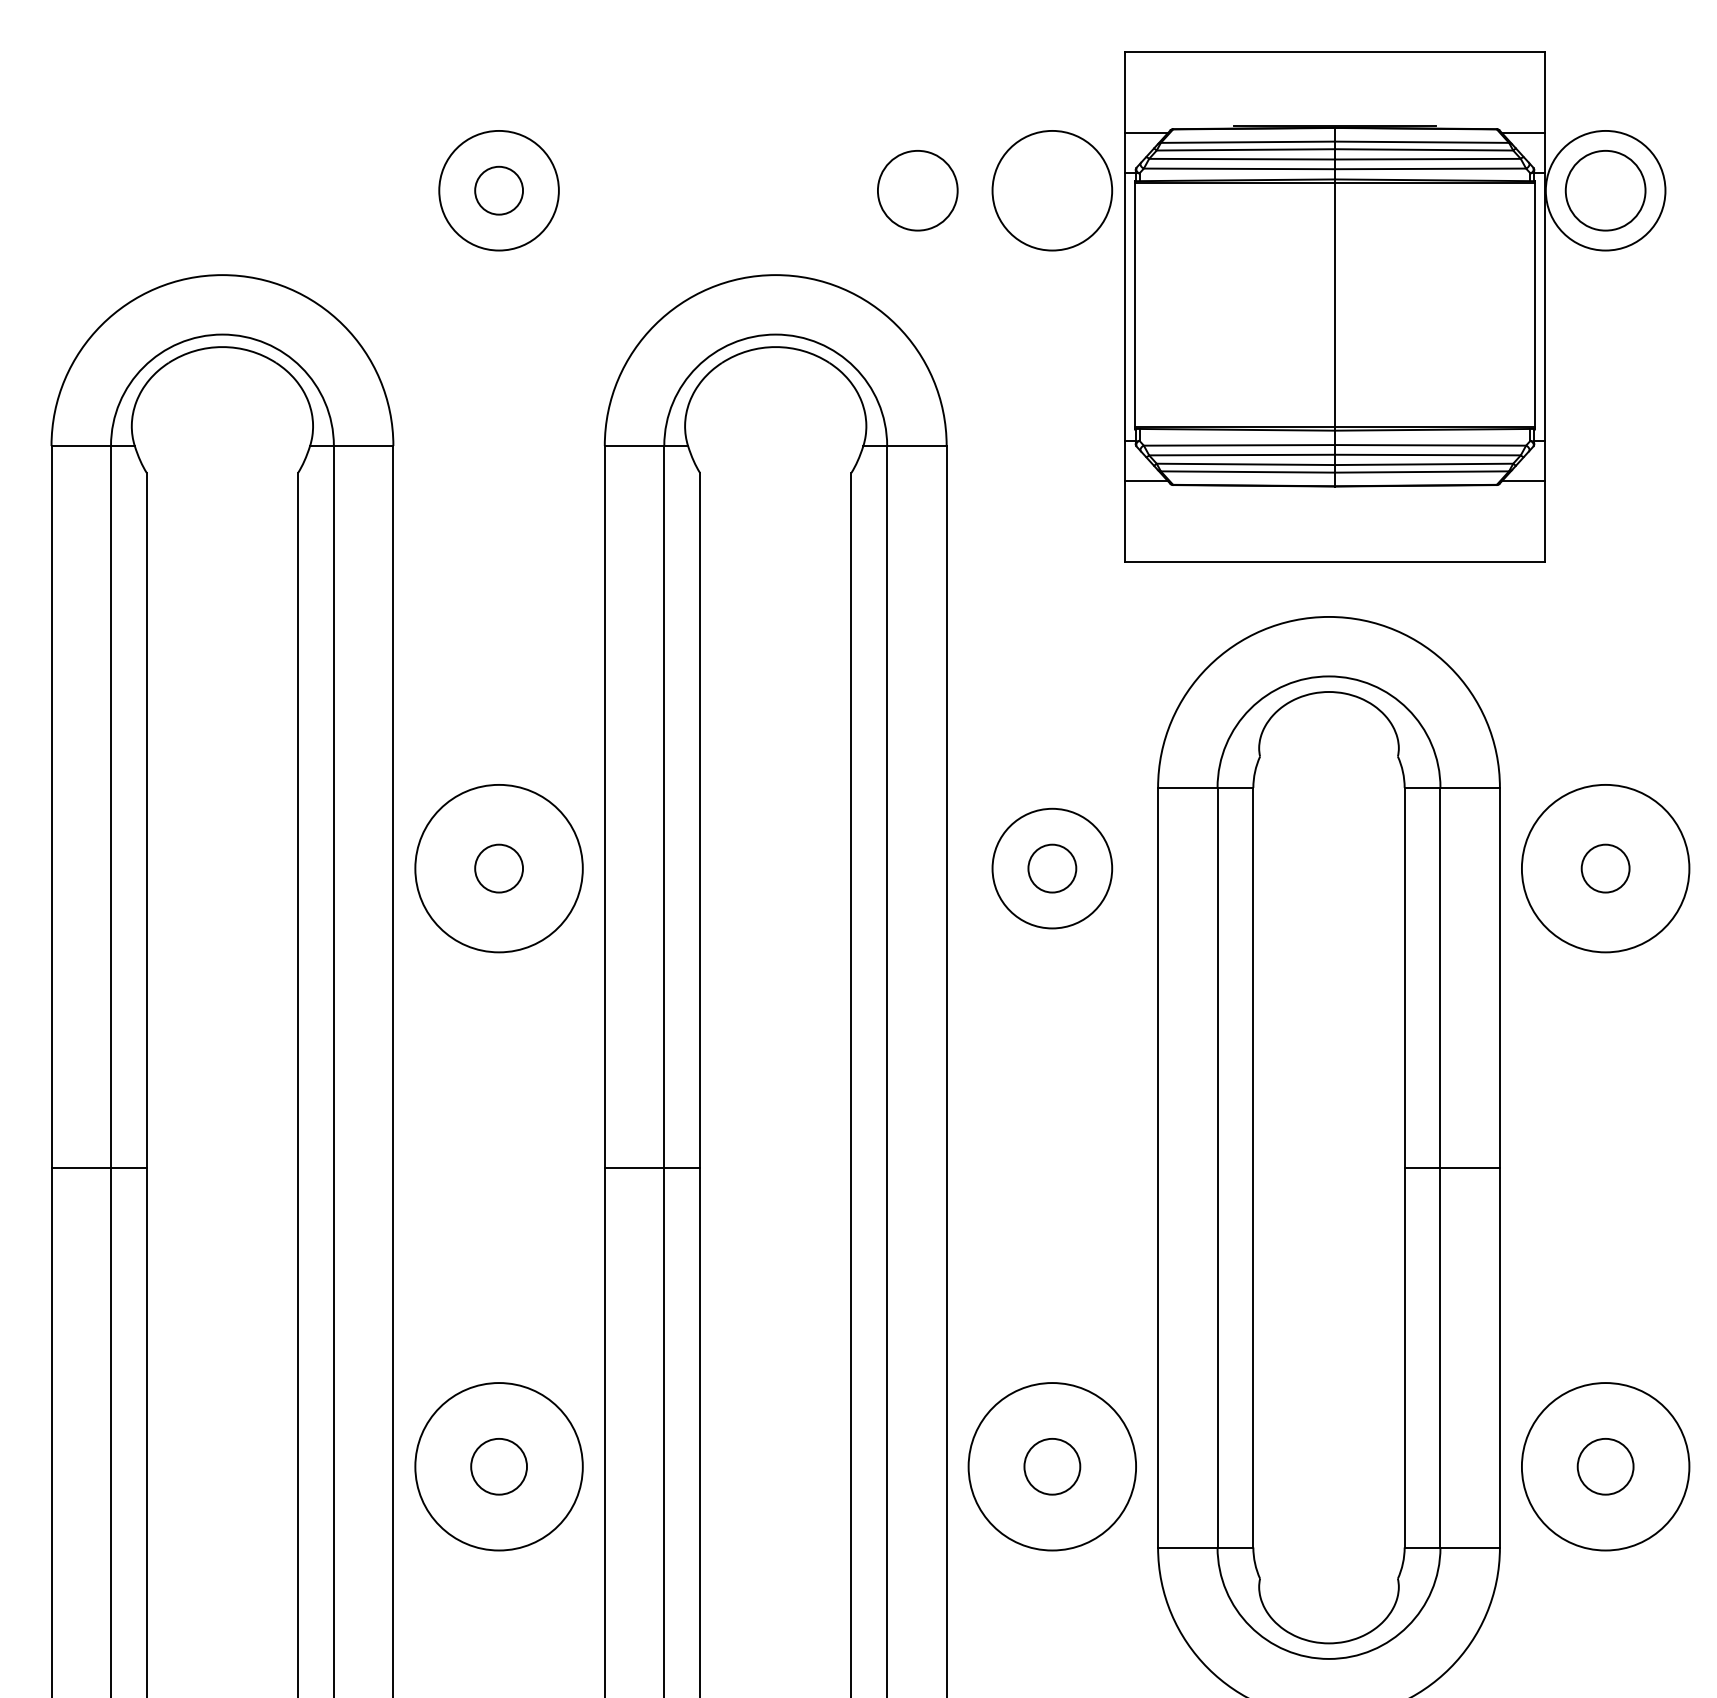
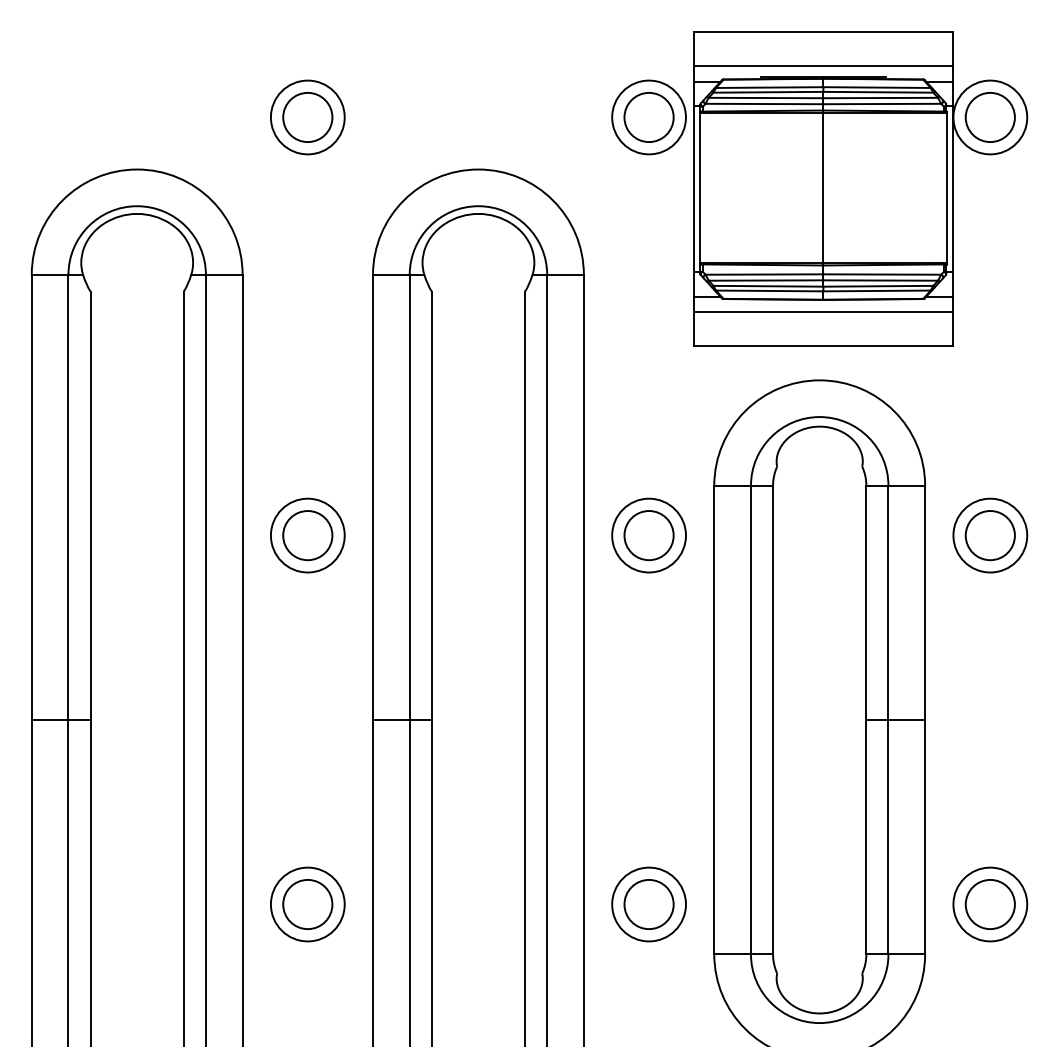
line: (1335, 106) -> (823, 65), added
circle: (498, 190) -> (307, 117), size x1.67
circle: (916, 190) -> (648, 117), moved
line: (1335, 506) -> (823, 312), added
circle: (498, 868) -> (307, 535), size x0.71
circle: (498, 868) -> (307, 535), size x1.67
circle: (1051, 868) -> (648, 535), size x1.67
circle: (1604, 868) -> (989, 535), size x1.67
circle: (1605, 868) -> (990, 535), size x0.71
circle: (498, 1466) -> (307, 904), size x0.71
circle: (498, 1466) -> (307, 904), size x1.43
circle: (1051, 1466) -> (648, 904), size x0.71
circle: (1051, 1466) -> (648, 904), size x1.43
circle: (1604, 1466) -> (989, 904), size x1.43
circle: (1605, 1466) -> (990, 904), size x0.71

